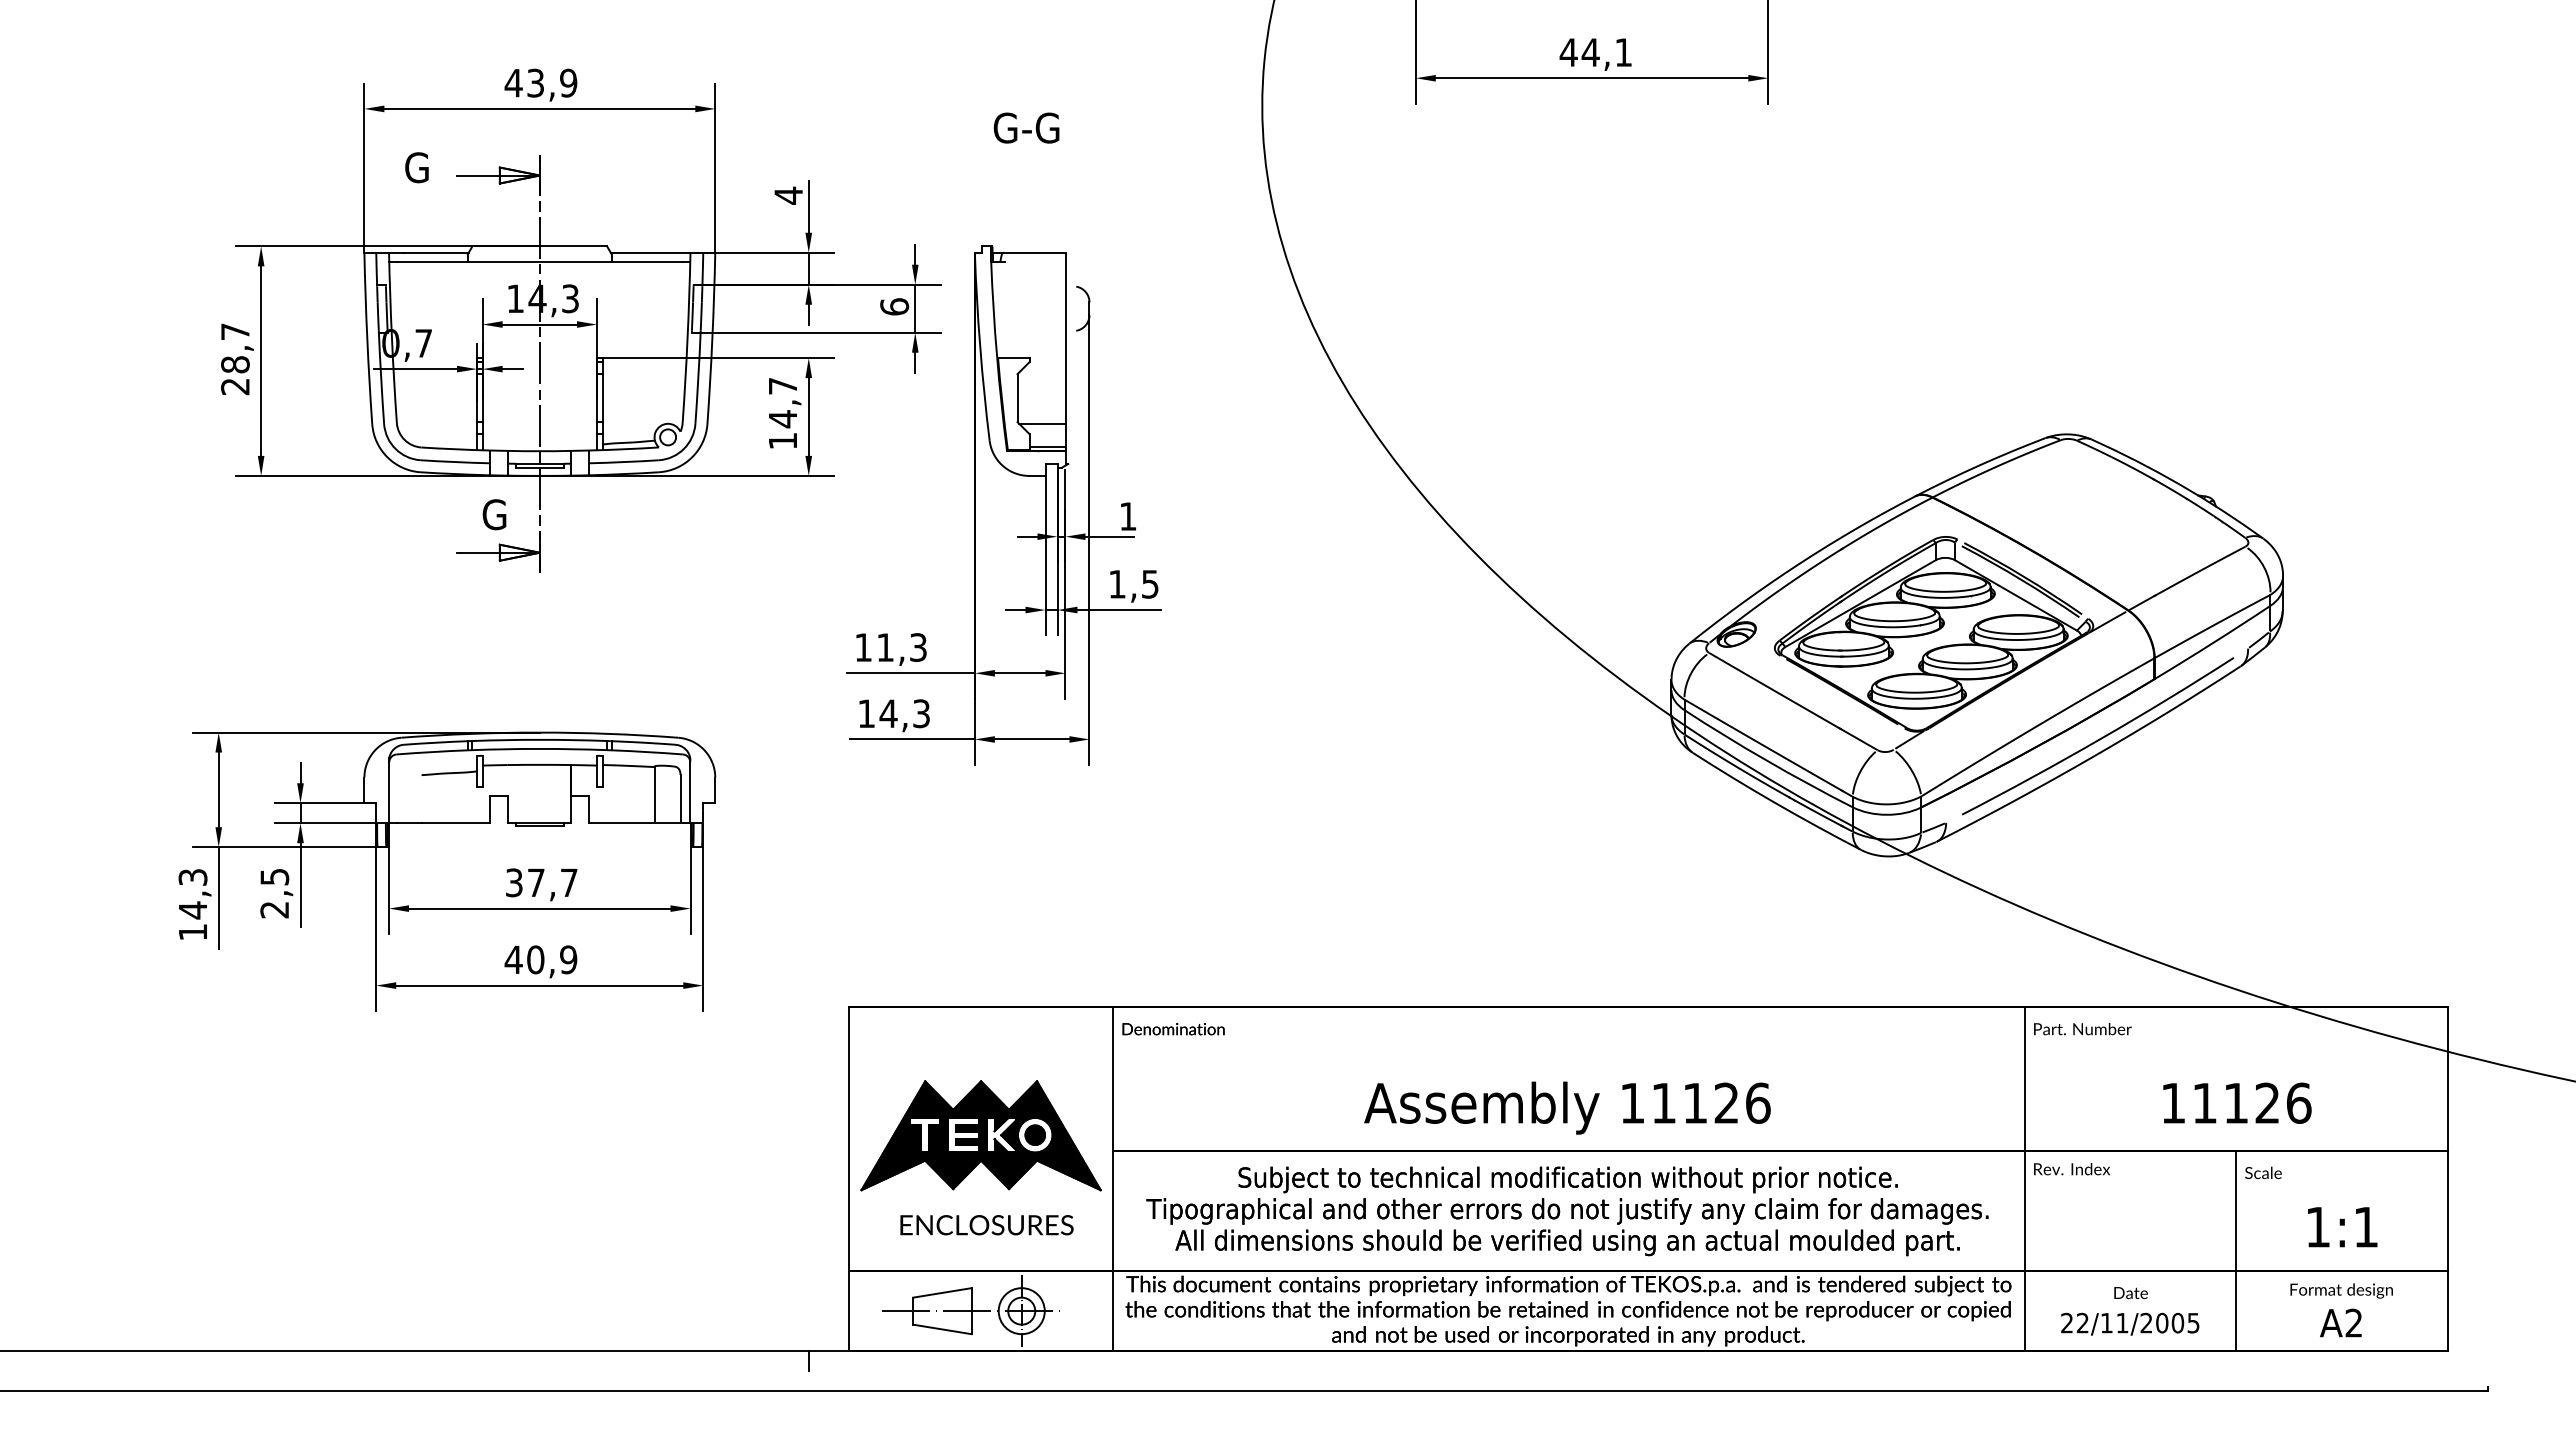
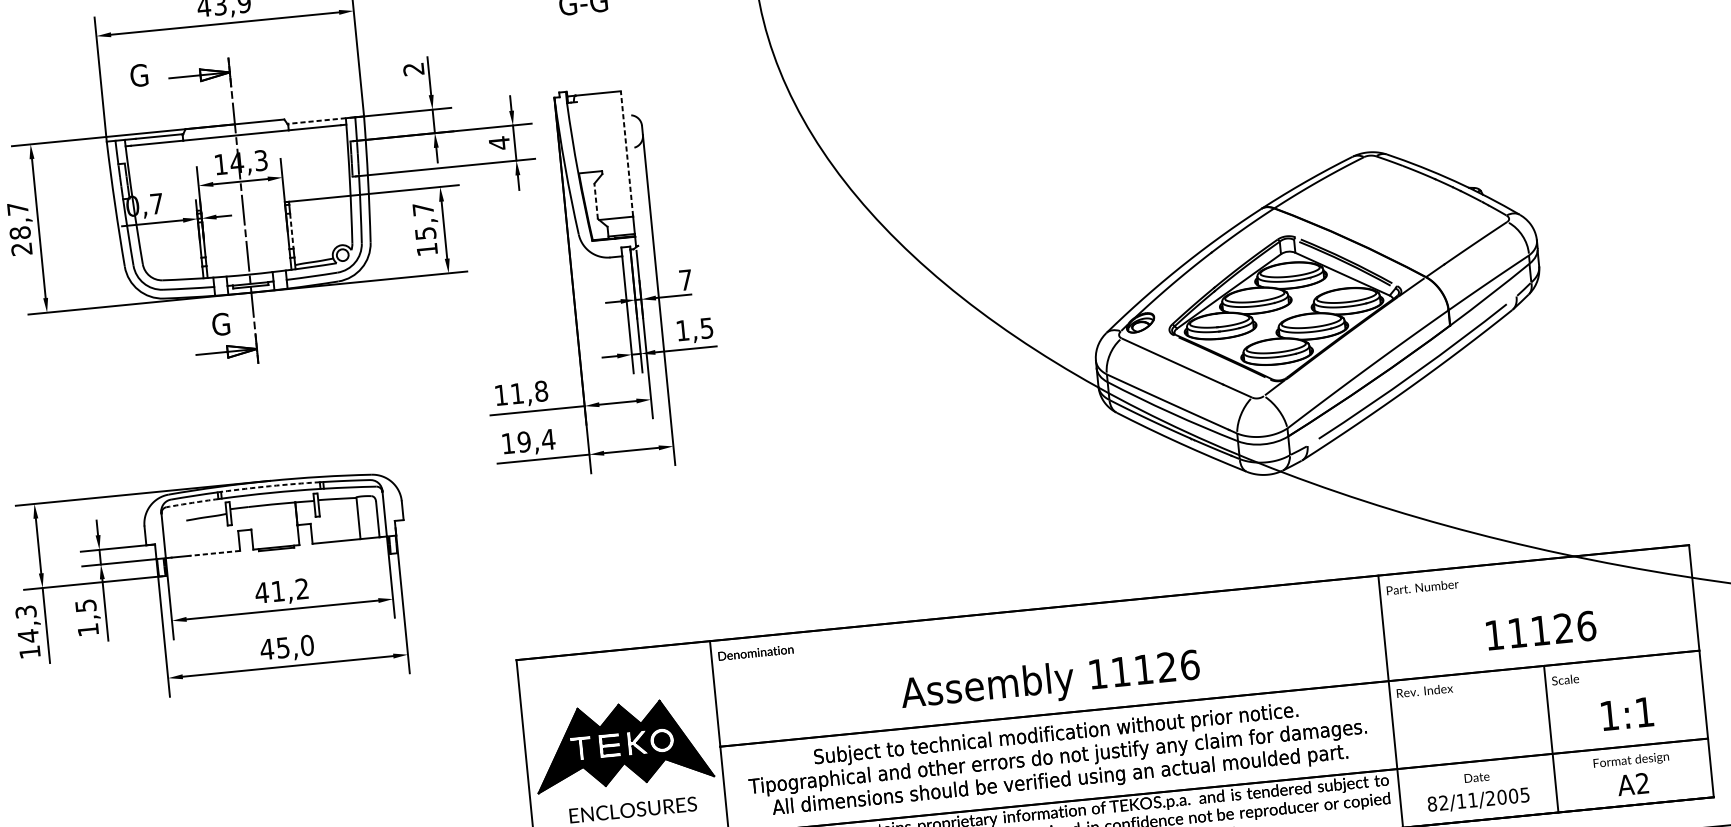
text: (788, 195) -> (413, 69), 4 -> 2
line: (650, 252) -> (316, 120), solid -> dashed
text: (894, 306) -> (499, 142), 6 -> 4
line: (1065, 337) -> (626, 153), solid -> dashed
line: (602, 398) -> (291, 231), solid -> dashed
line: (1017, 398) -> (596, 201), solid -> dashed
text: (783, 419) -> (426, 233), 14,7 -> 15,7
text: (1128, 516) -> (686, 280), 1 -> 7
text: (918, 647) -> (541, 391), 11,3 -> 11,8
text: (904, 713) -> (535, 440), 14,3 -> 19,4
arc: (539, 739) -> (270, 485), solid -> dashed
arc: (432, 752) -> (192, 503), solid -> dashed
line: (455, 823) -> (214, 553), solid -> dashed
text: (541, 882) -> (281, 590), 37,7 -> 41,2
text: (274, 910) -> (88, 630), 2,5 -> 1,5
text: (552, 959) -> (295, 646), 40,9 -> 45,0
text: (2067, 1322) -> (1432, 803), 22/11/2005 -> 82/11/2005

